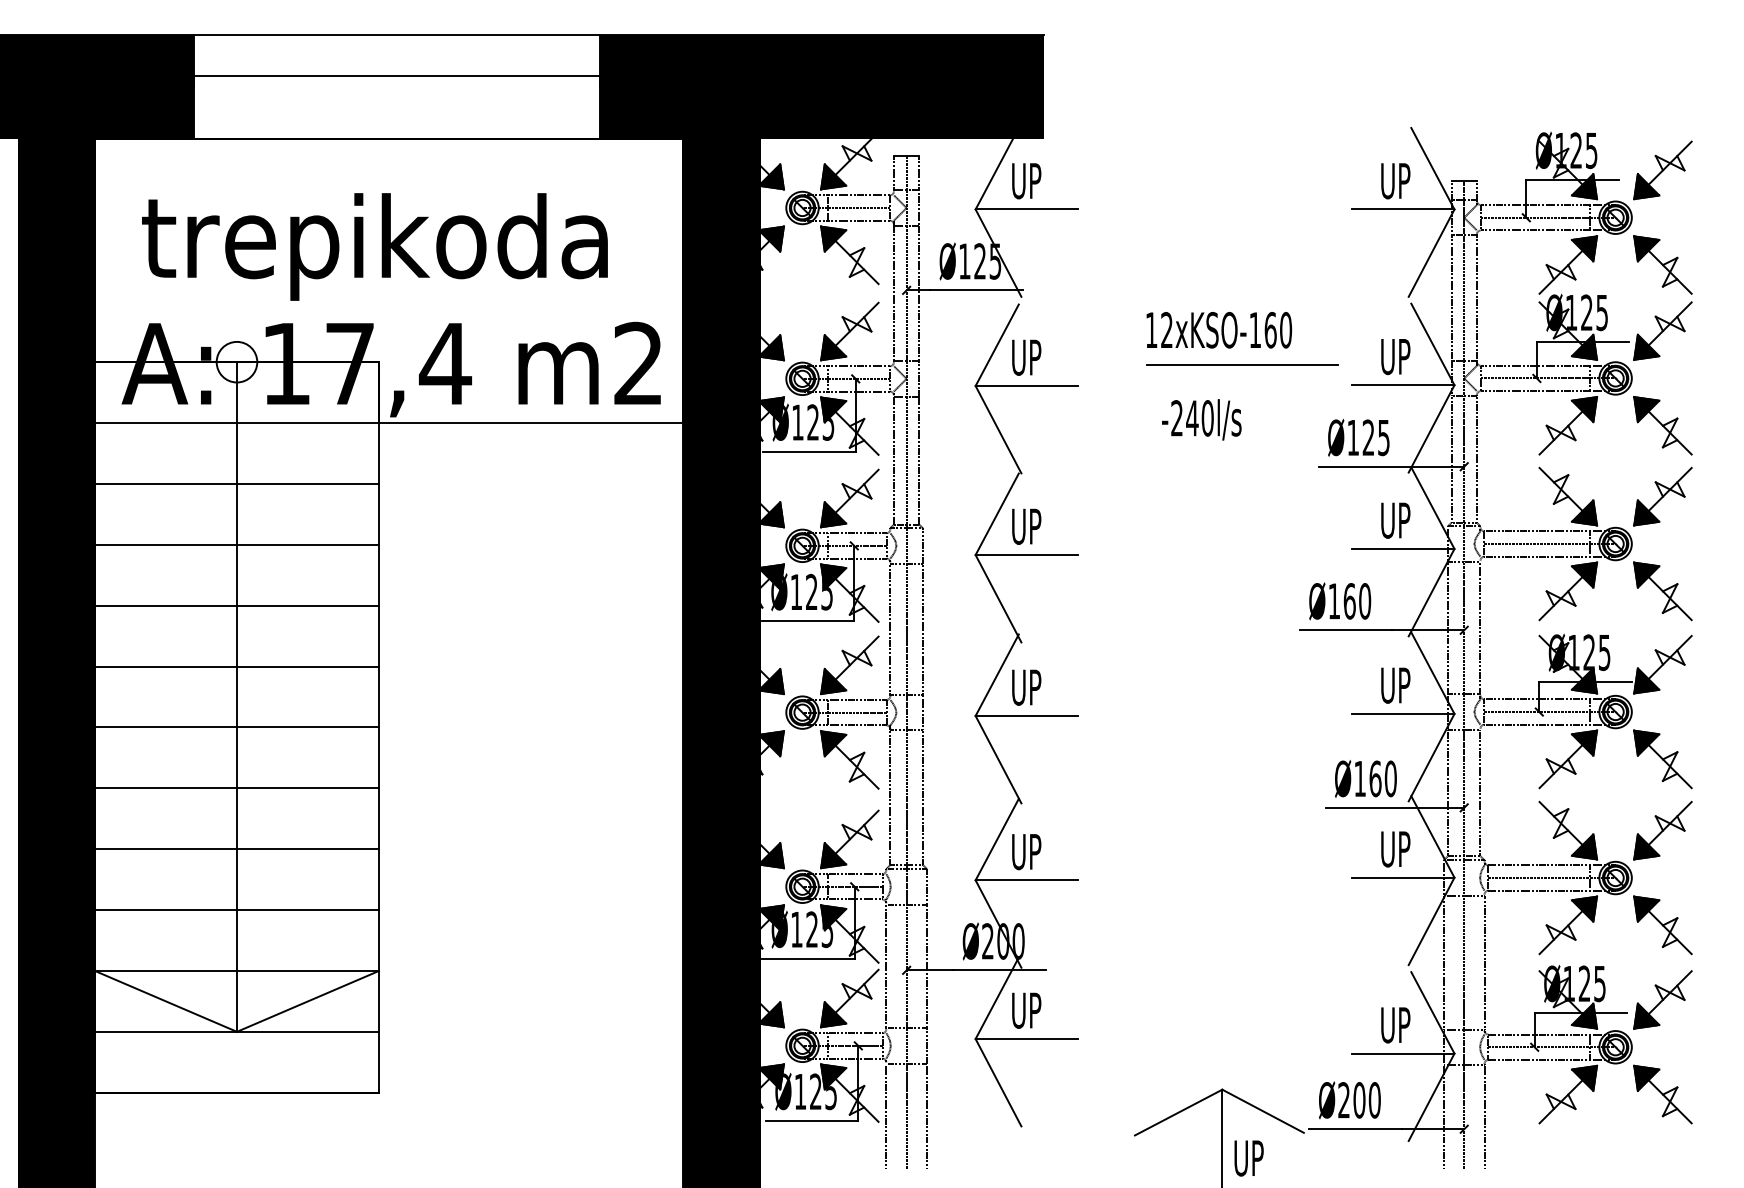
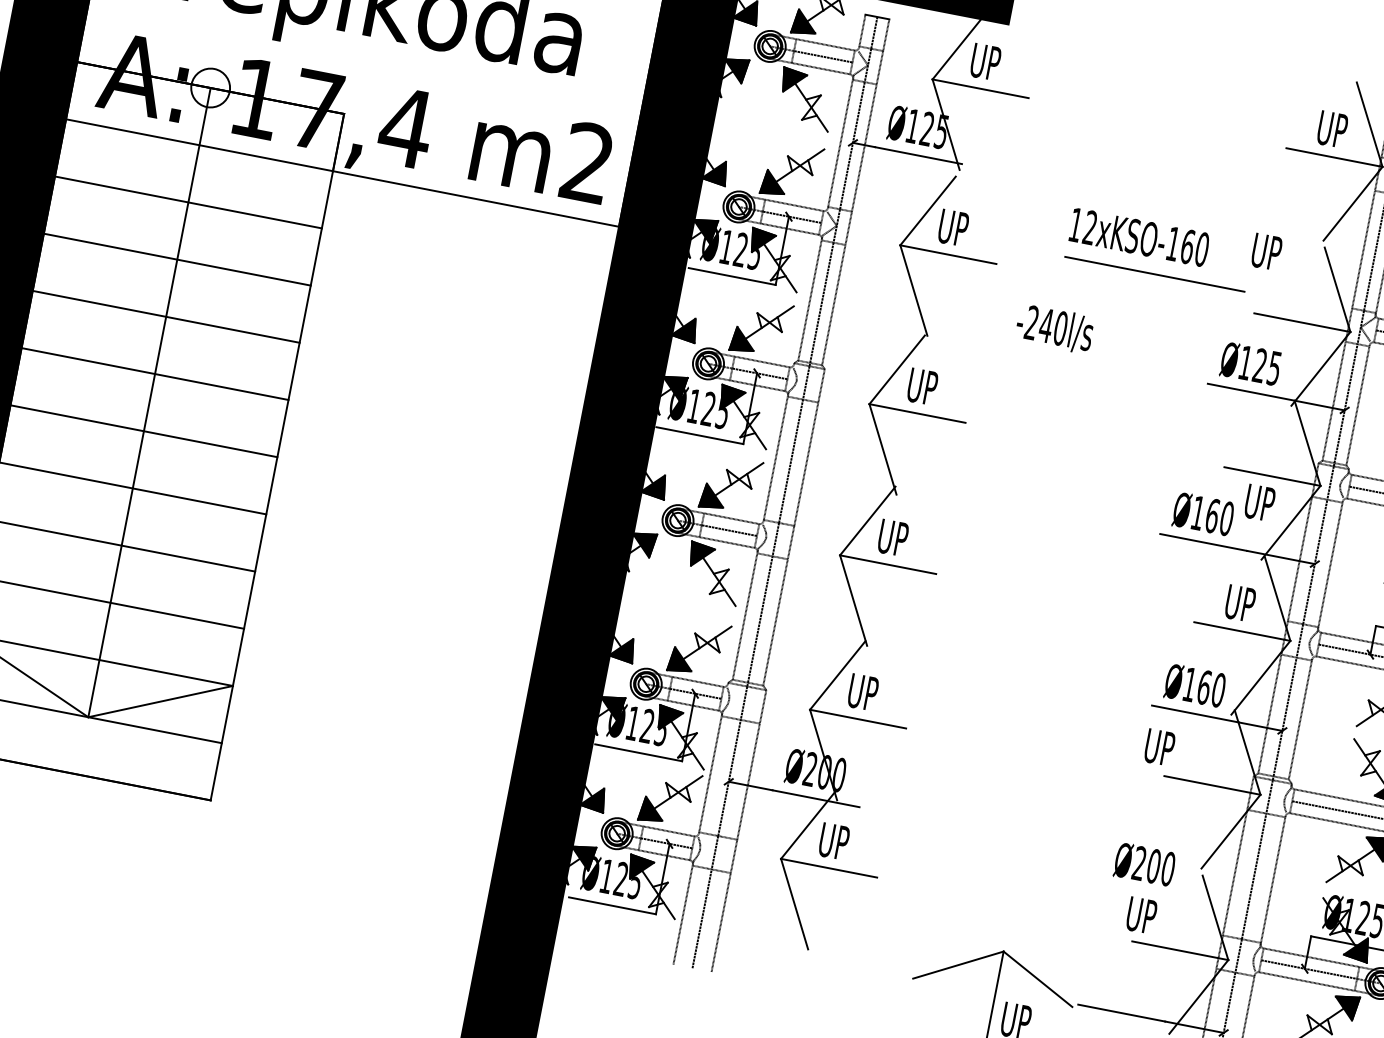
text: (1395, 357) -> (1266, 252), moved
text: (1201, 419) -> (1054, 328), moved
text: (1395, 520) -> (1259, 502), moved
text: (1395, 849) -> (1159, 747), moved
text: (1395, 1025) -> (1141, 915), moved
text: (1349, 1100) -> (1144, 864), moved

